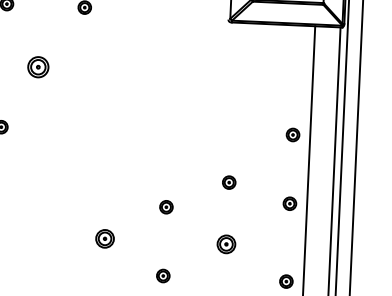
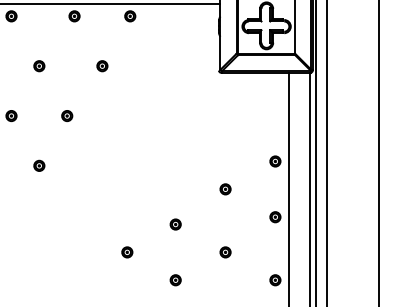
part: (38, 66) -> (67, 115), size x0.62
part: (229, 182) -> (225, 189), moved
part: (105, 239) -> (127, 252), size x0.71
part: (226, 244) -> (225, 252), size x0.71

